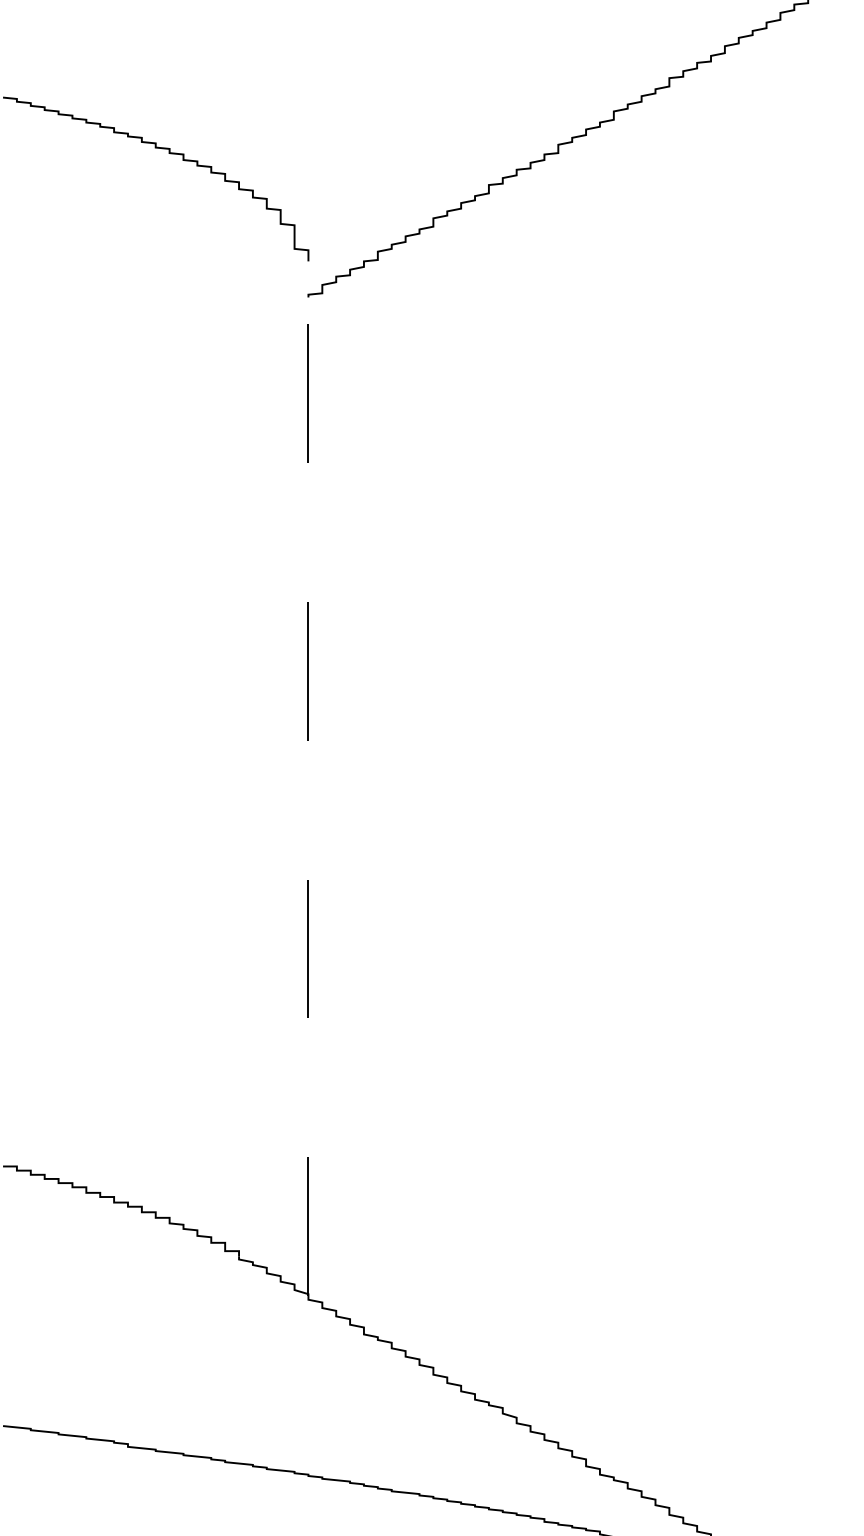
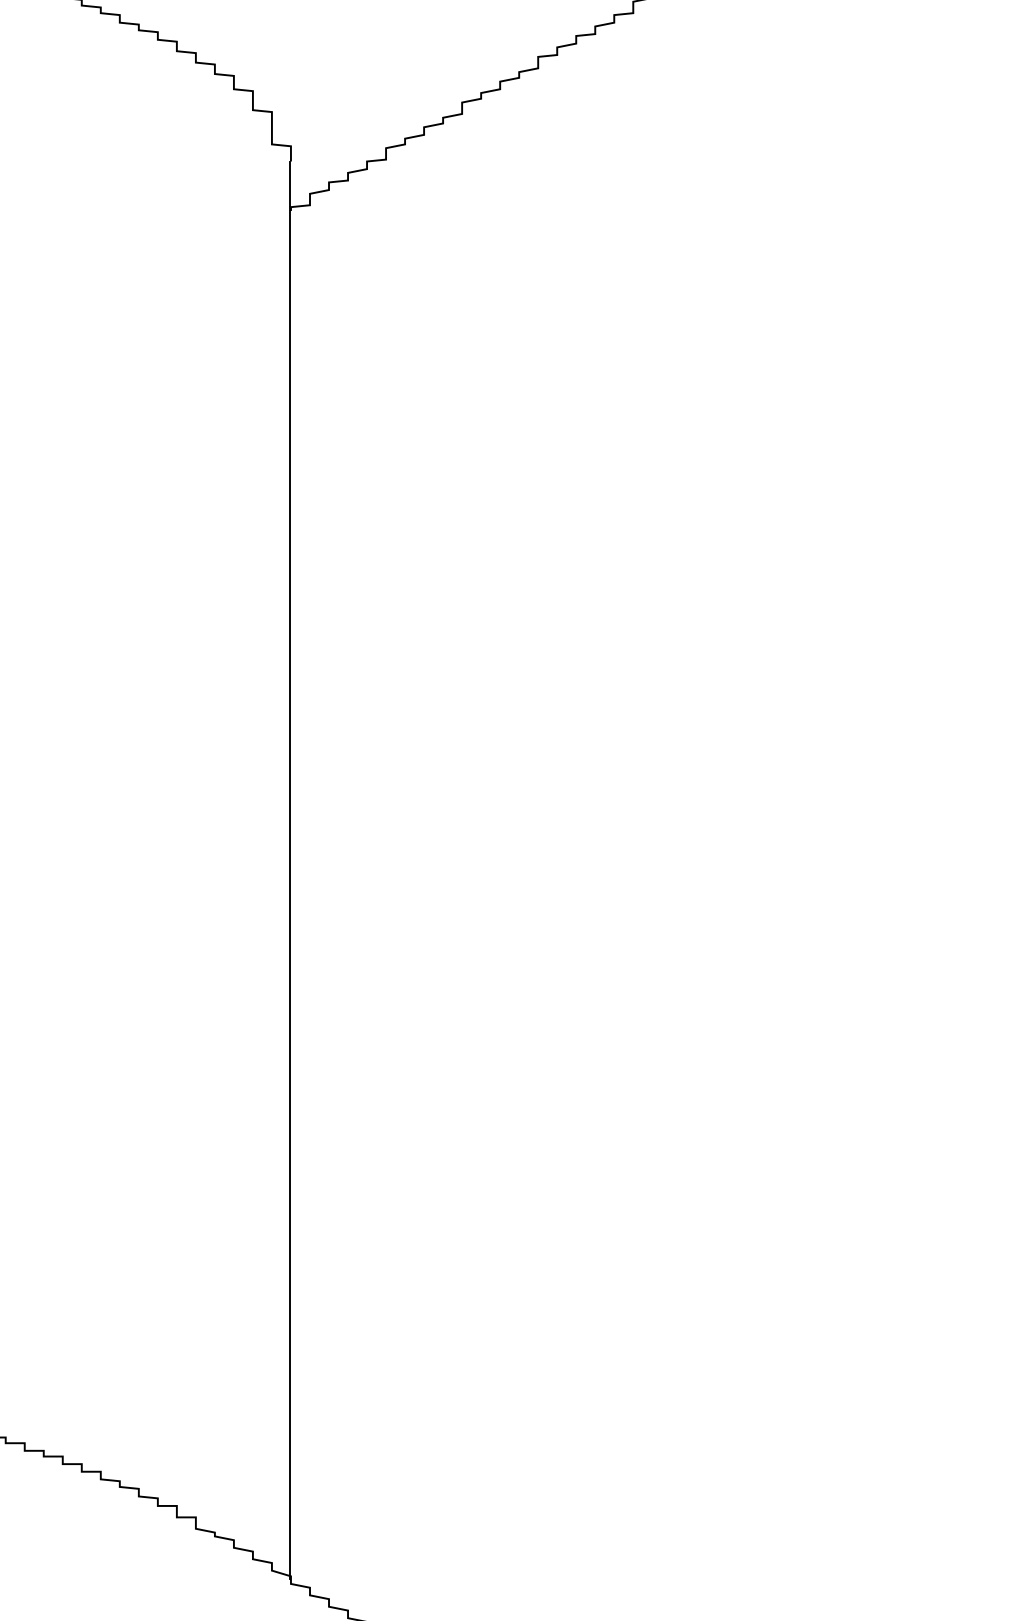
line: (307, 778) -> (289, 869), dashed -> solid

